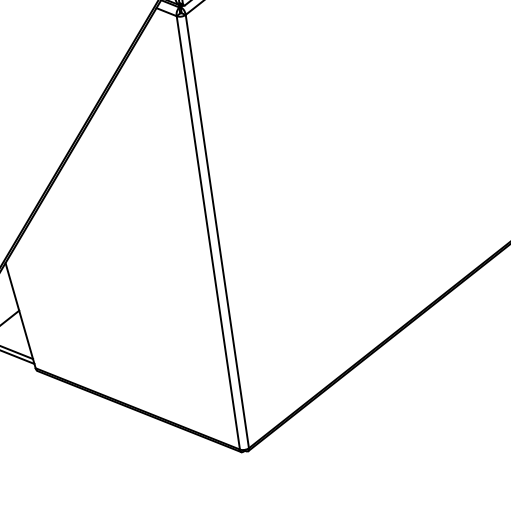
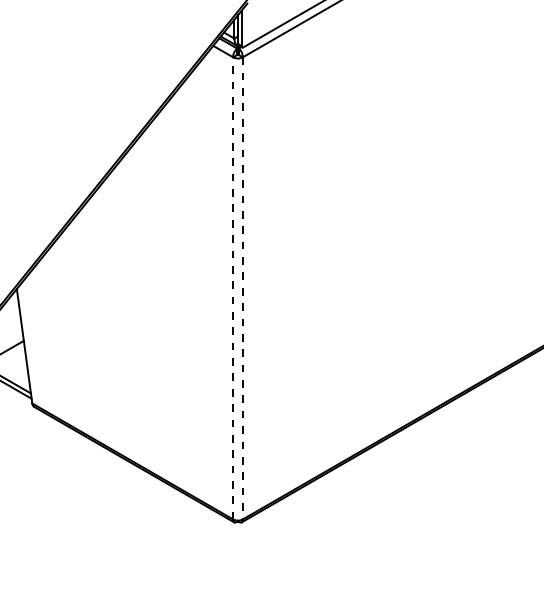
line: (208, 231) -> (233, 287), solid -> dashed
line: (217, 231) -> (242, 288), solid -> dashed

